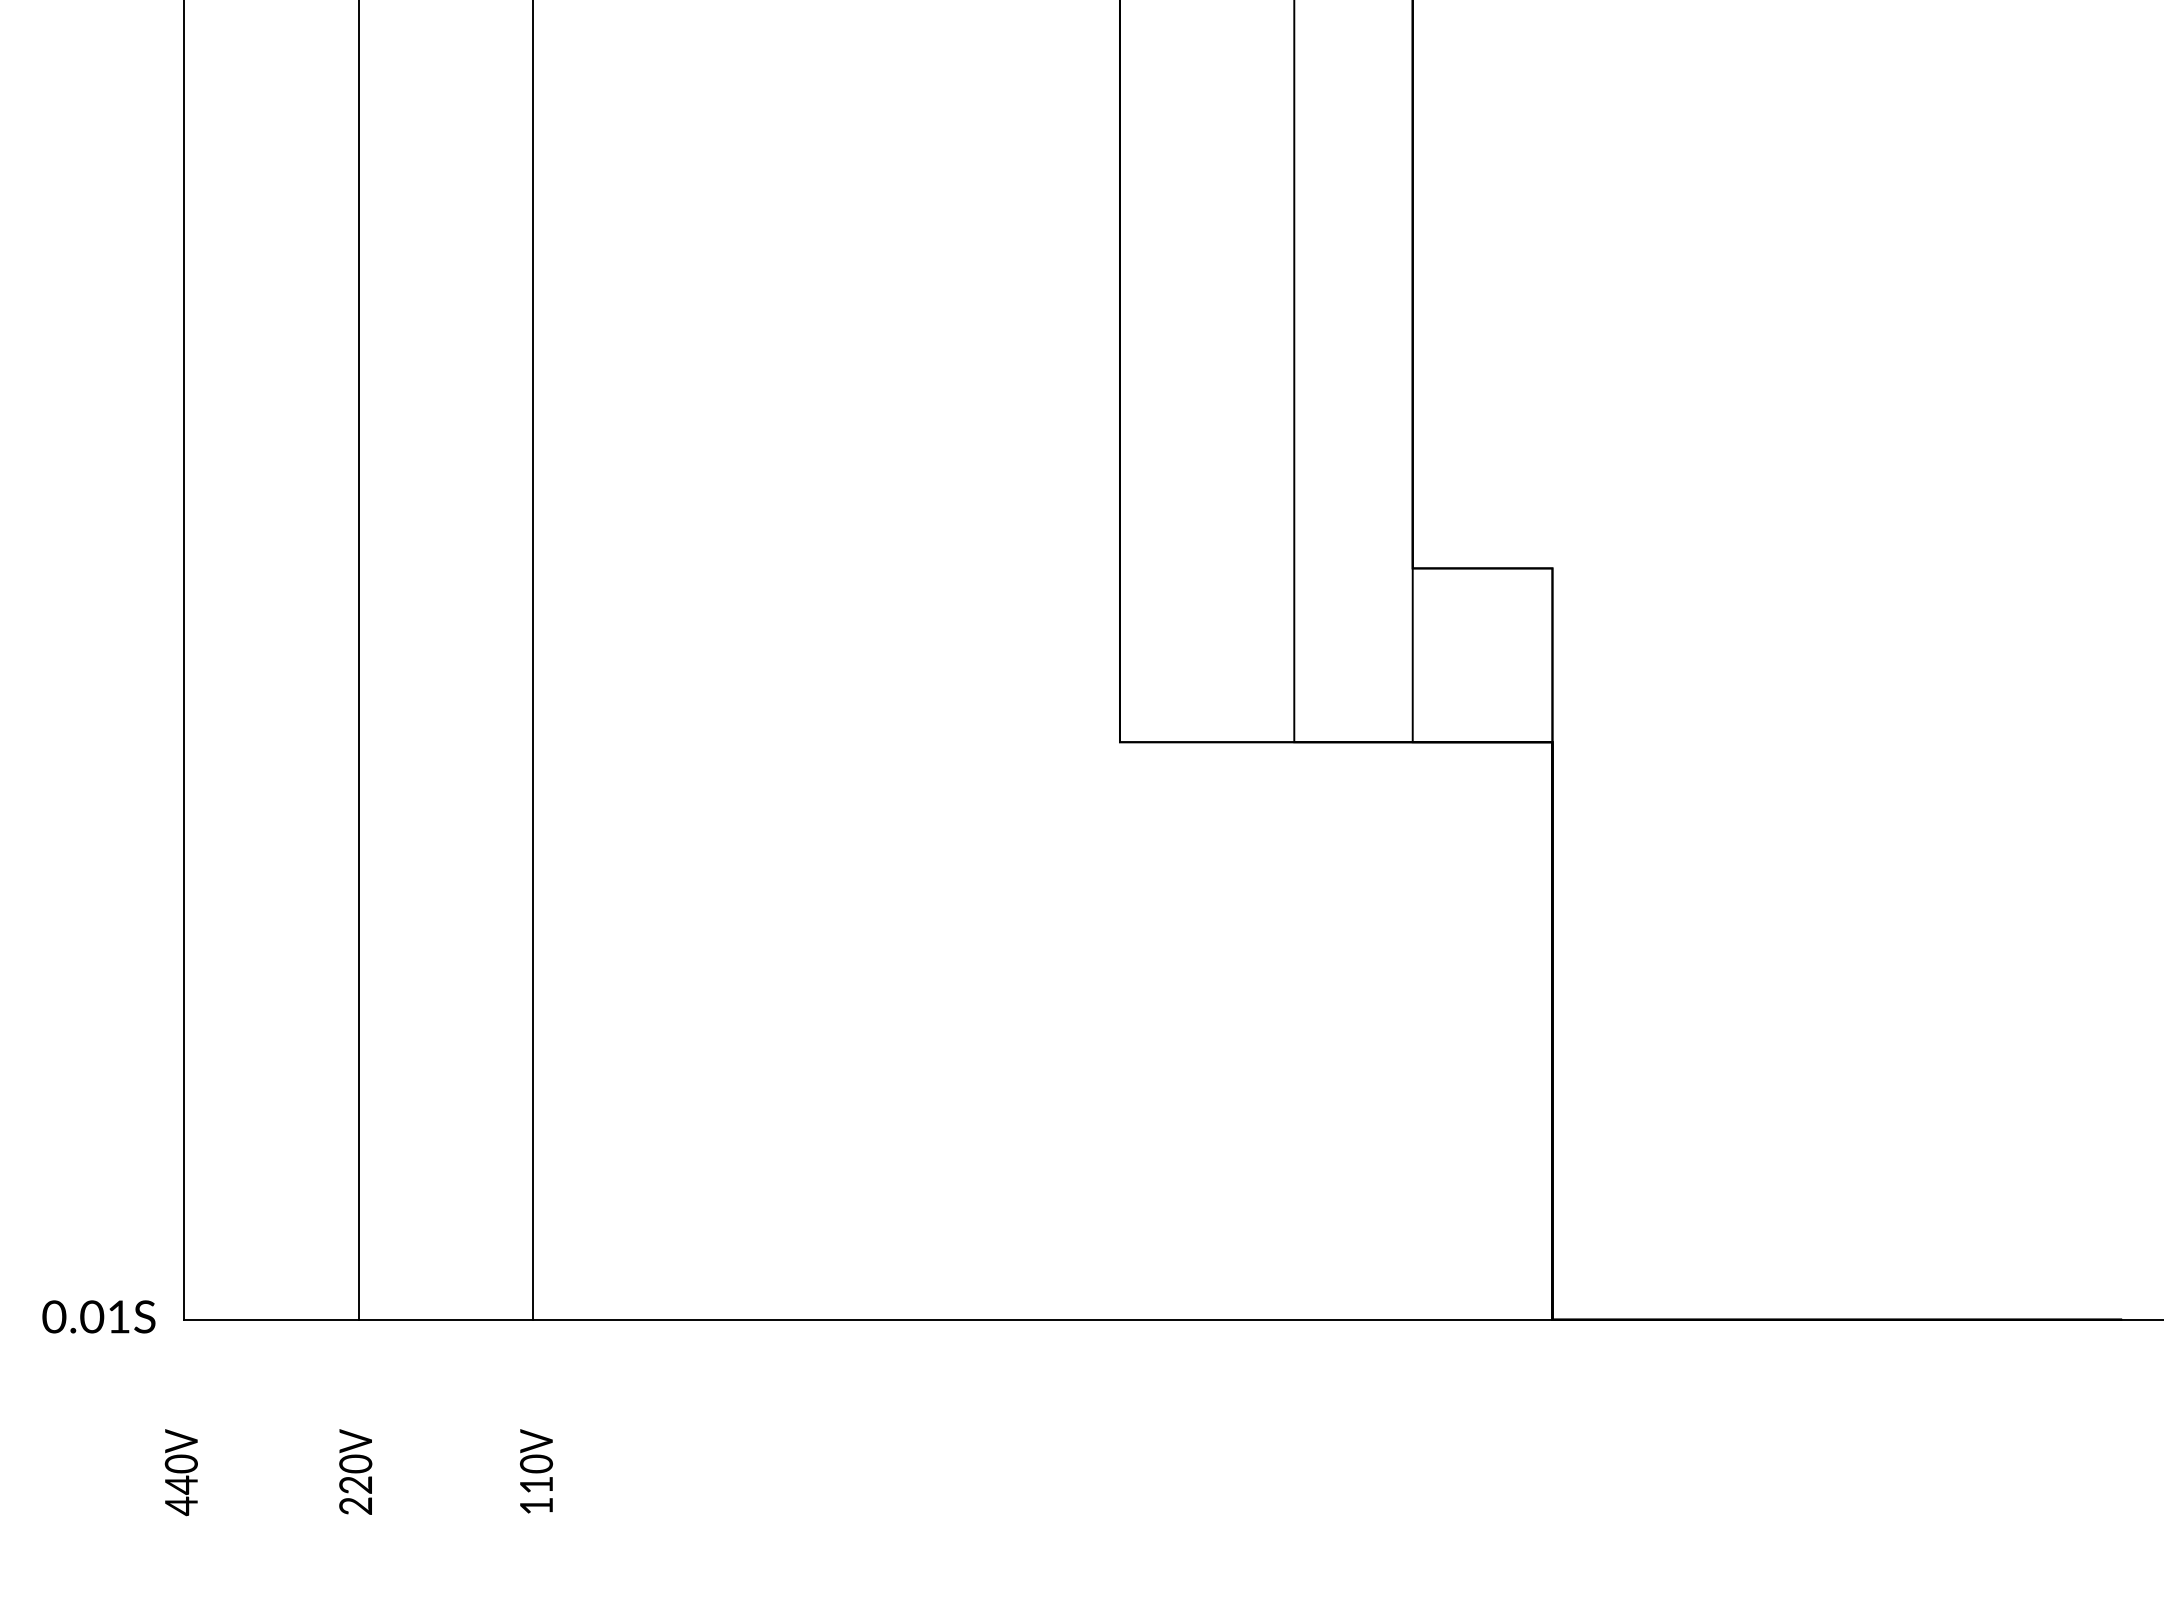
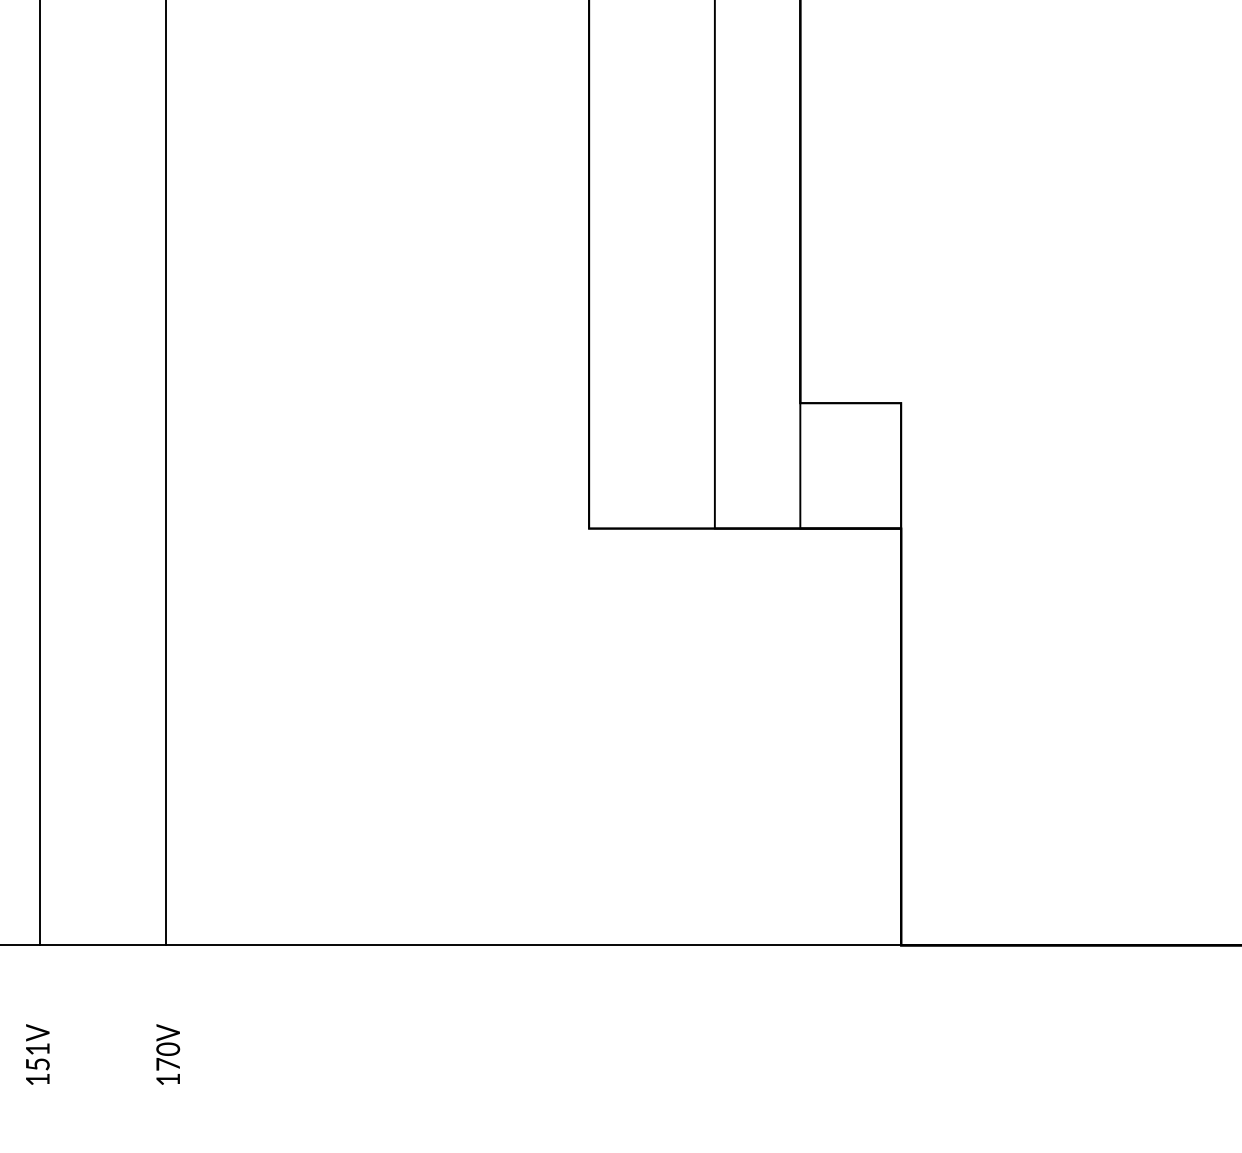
text: (355, 1484) -> (37, 1064), 220V -> 151V
text: (536, 1484) -> (168, 1064), 110V -> 170V

